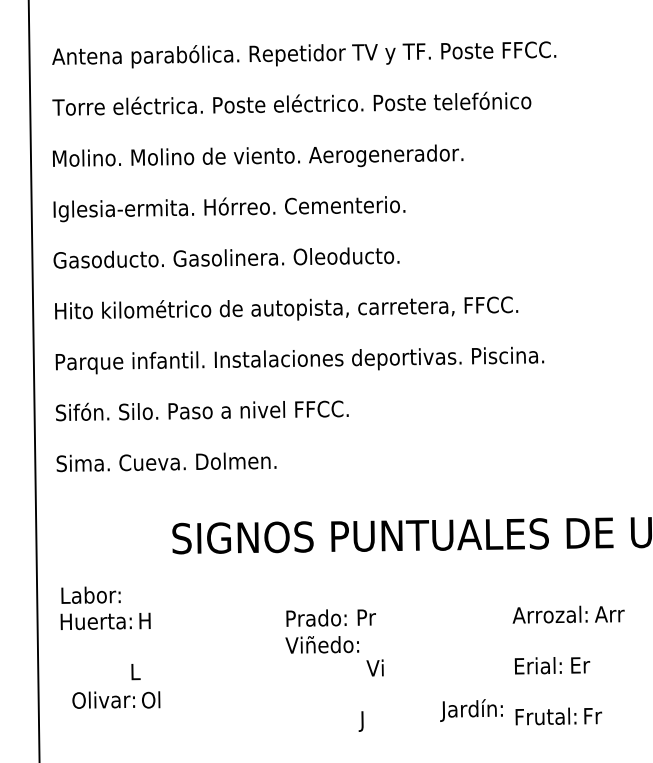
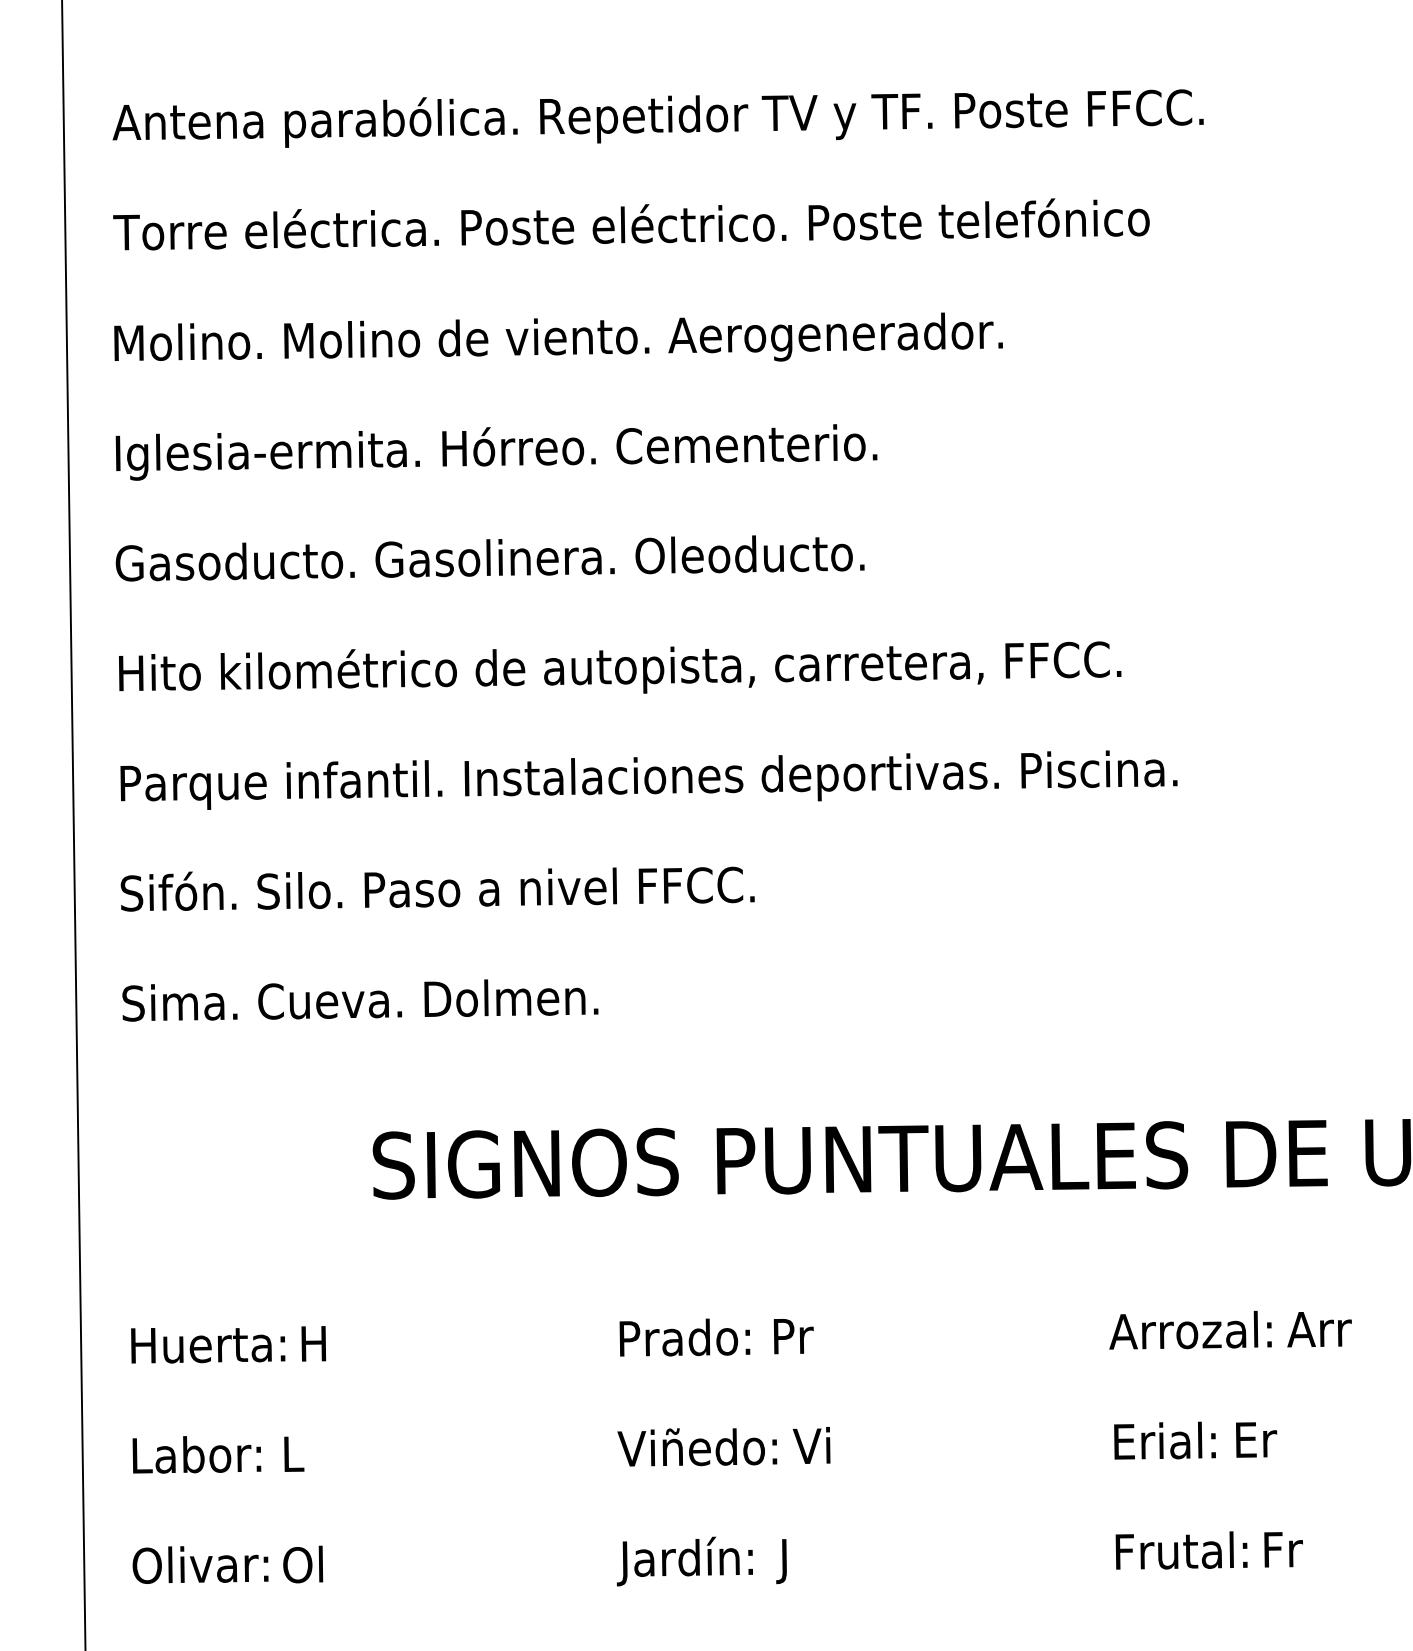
text: (90, 594) -> (195, 1453), moved
text: (322, 644) -> (697, 1446), moved
text: (116, 699) -> (228, 1563), moved
text: (471, 710) -> (684, 1561), moved

